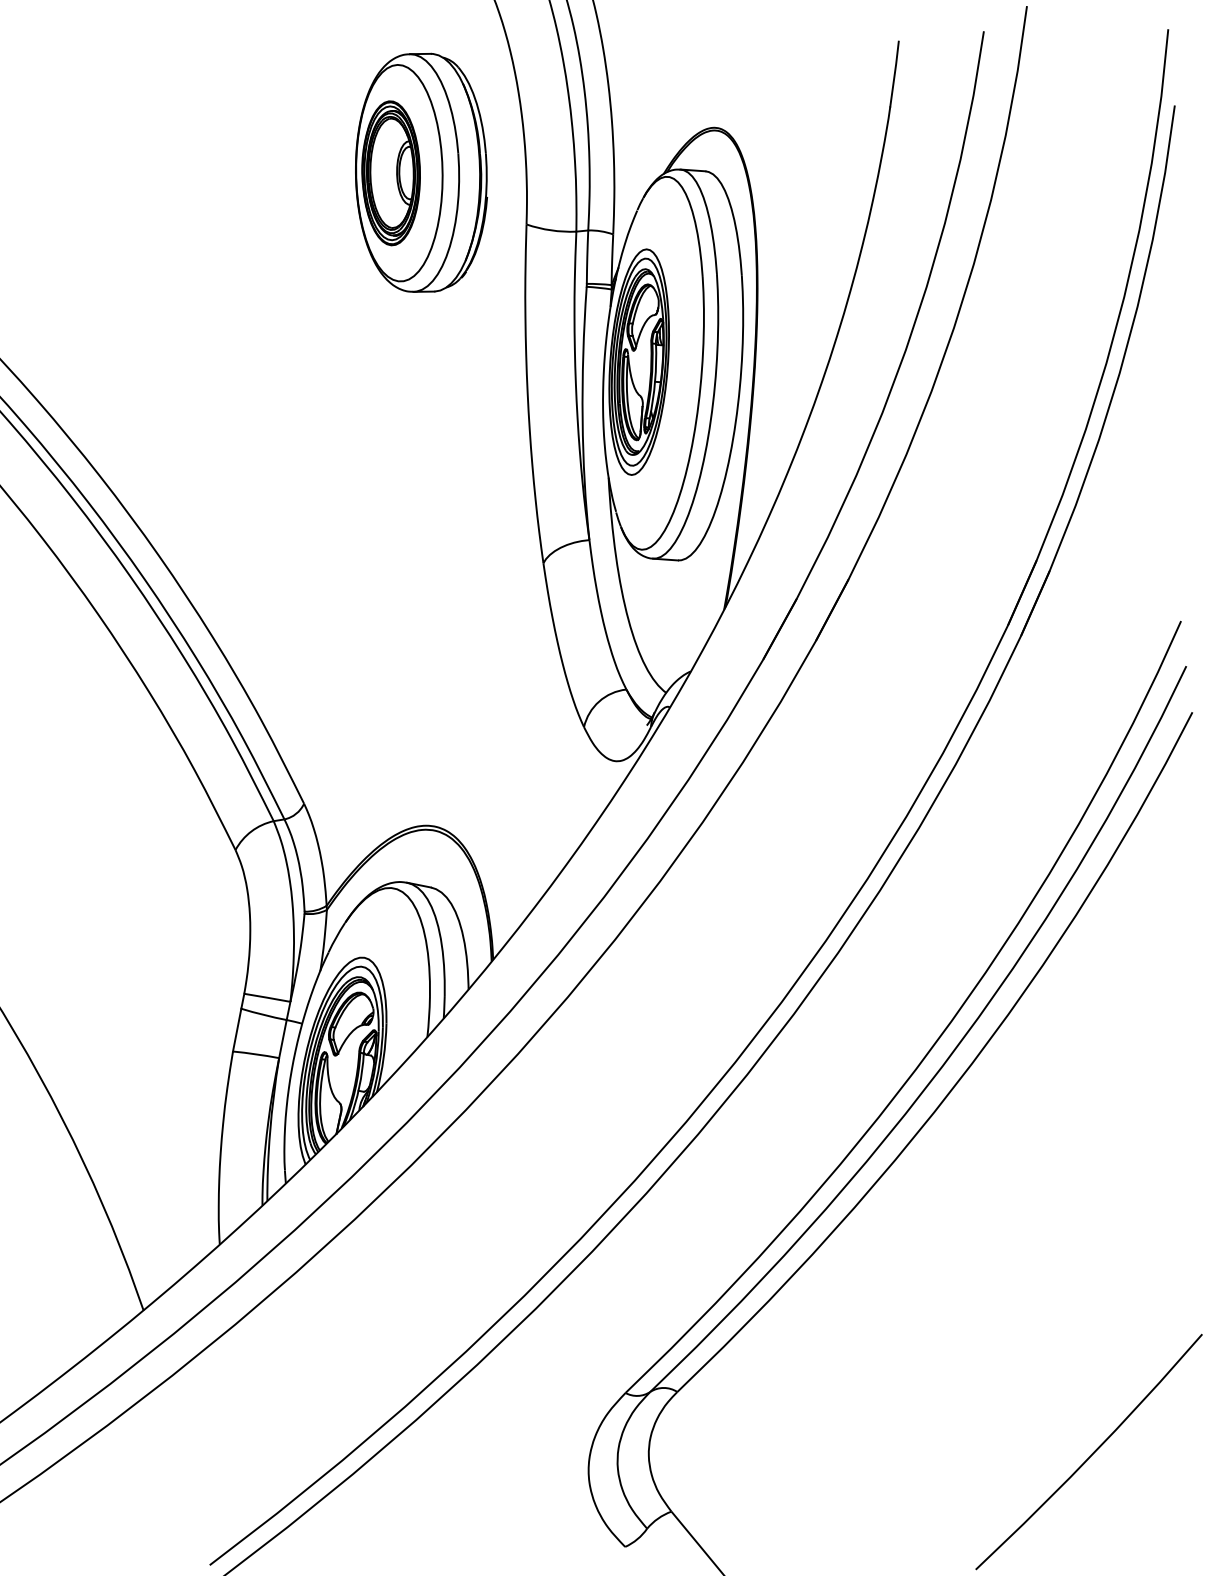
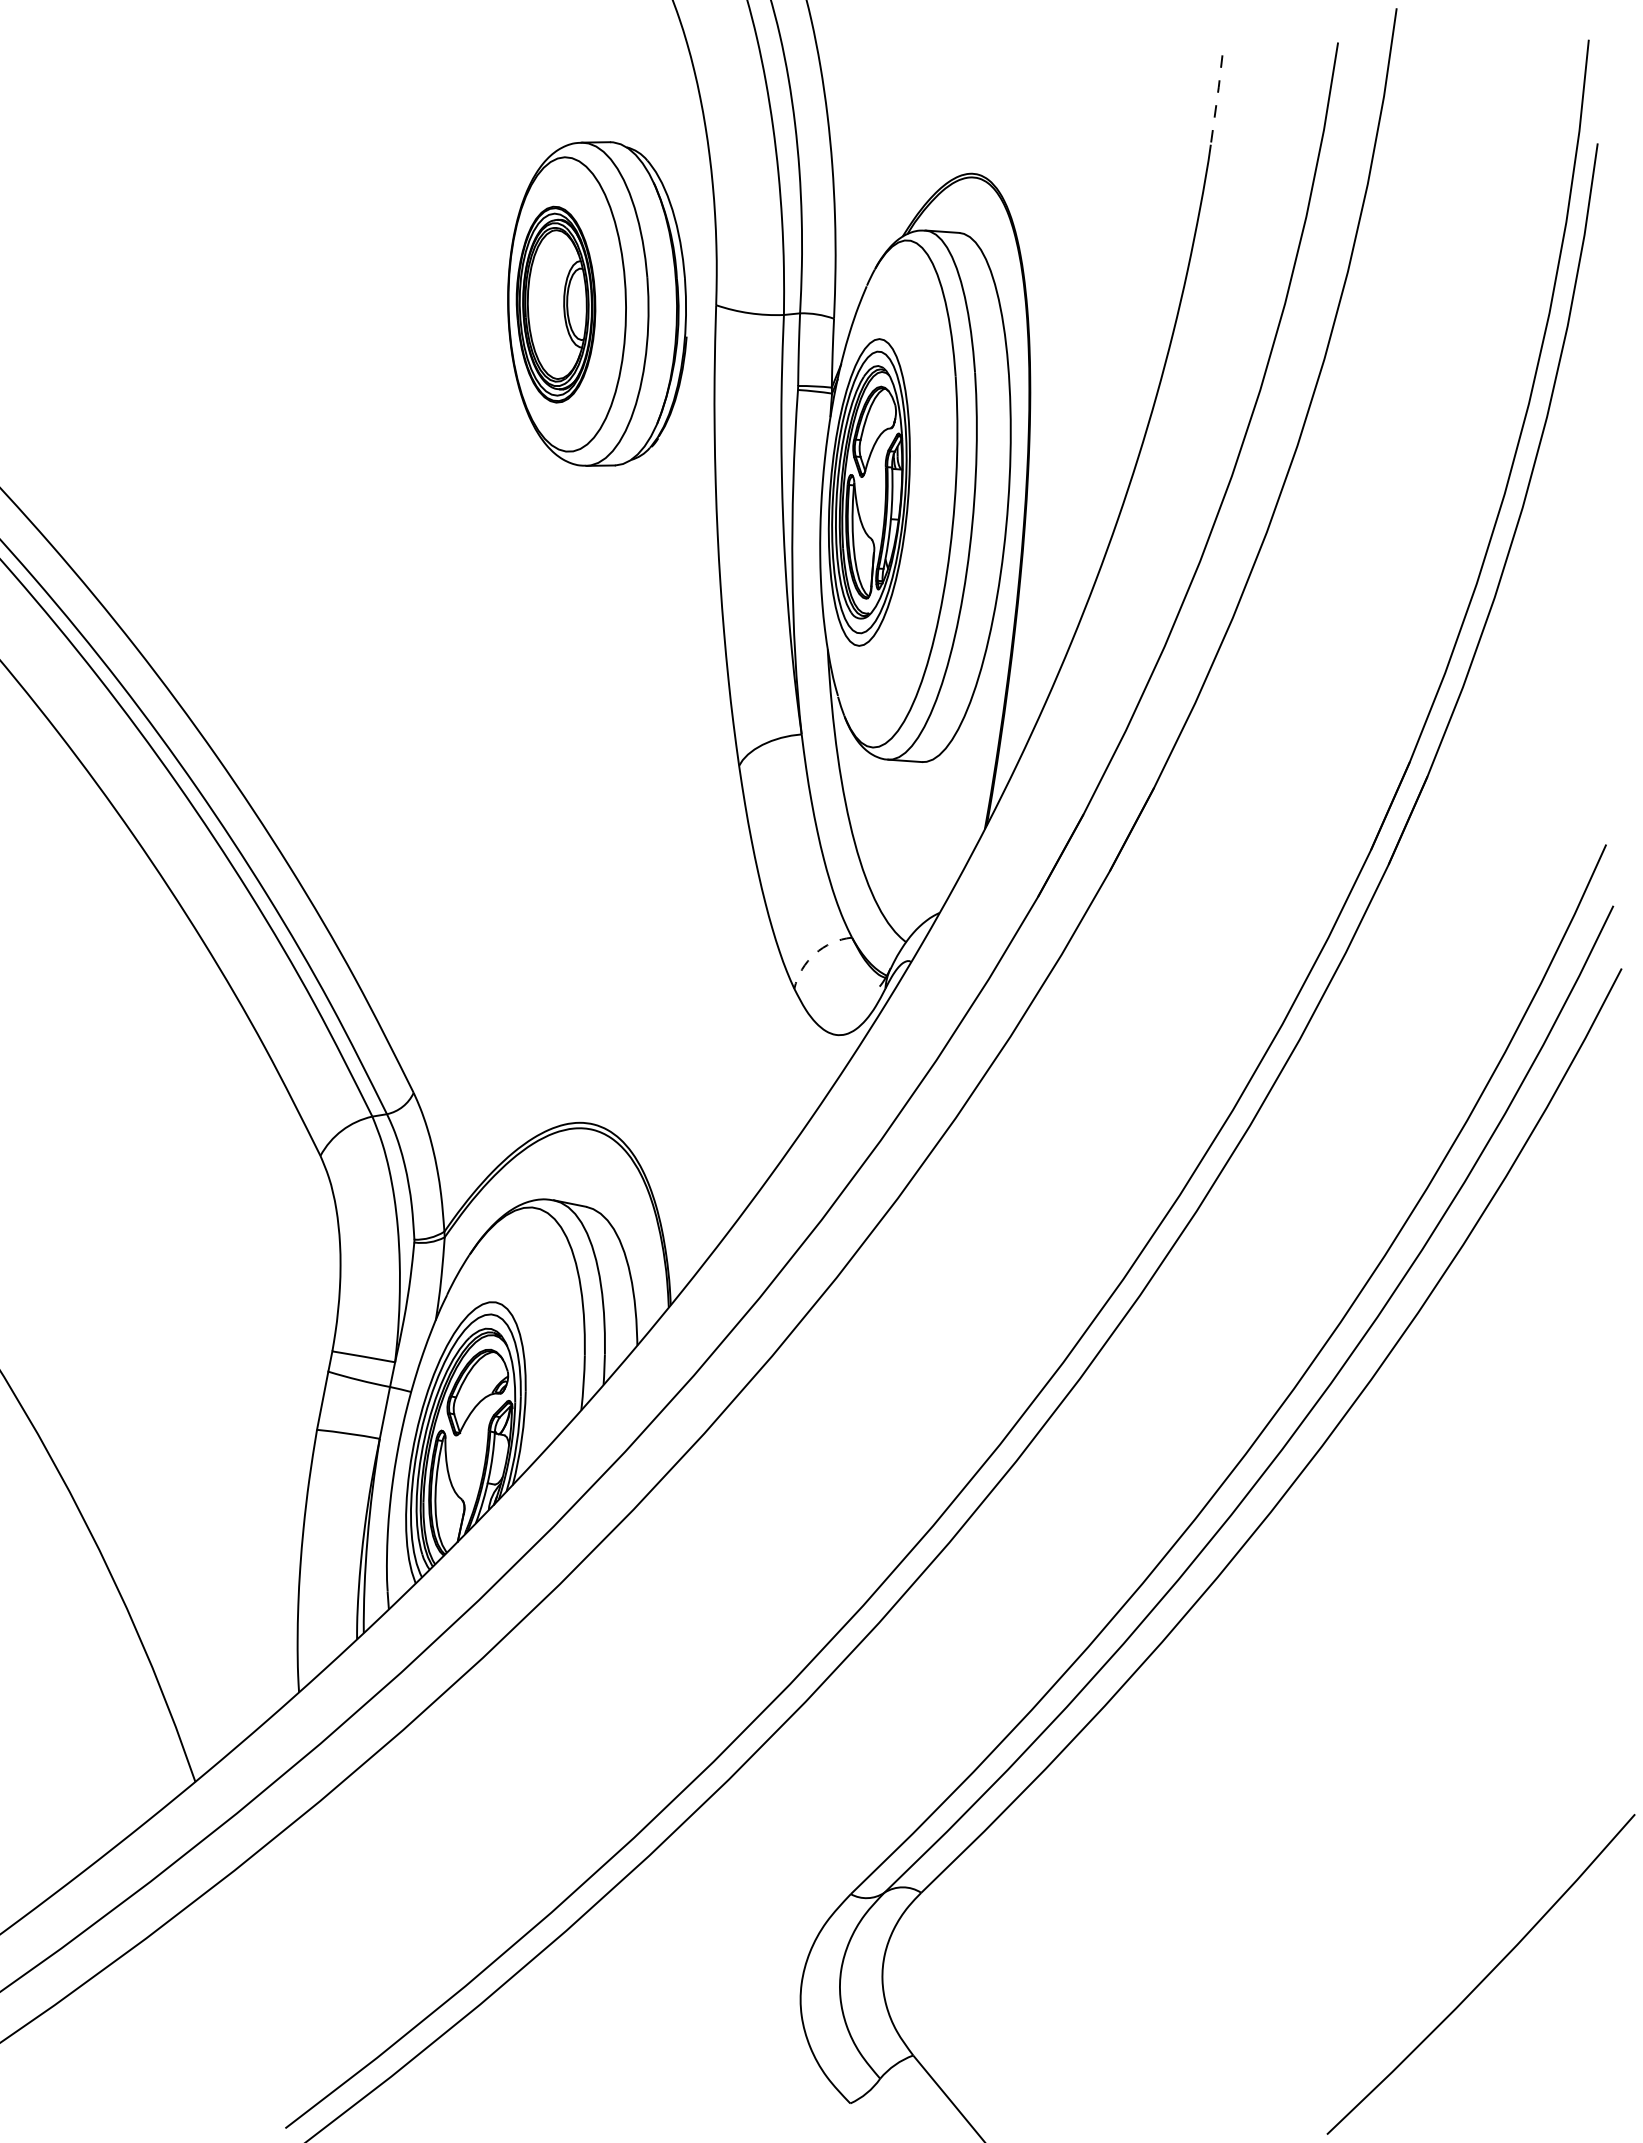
line: (894, 73) -> (1216, 100), solid -> dashed
part: (421, 172) -> (597, 303), moved
arc: (598, 701) -> (814, 953), solid -> dashed

